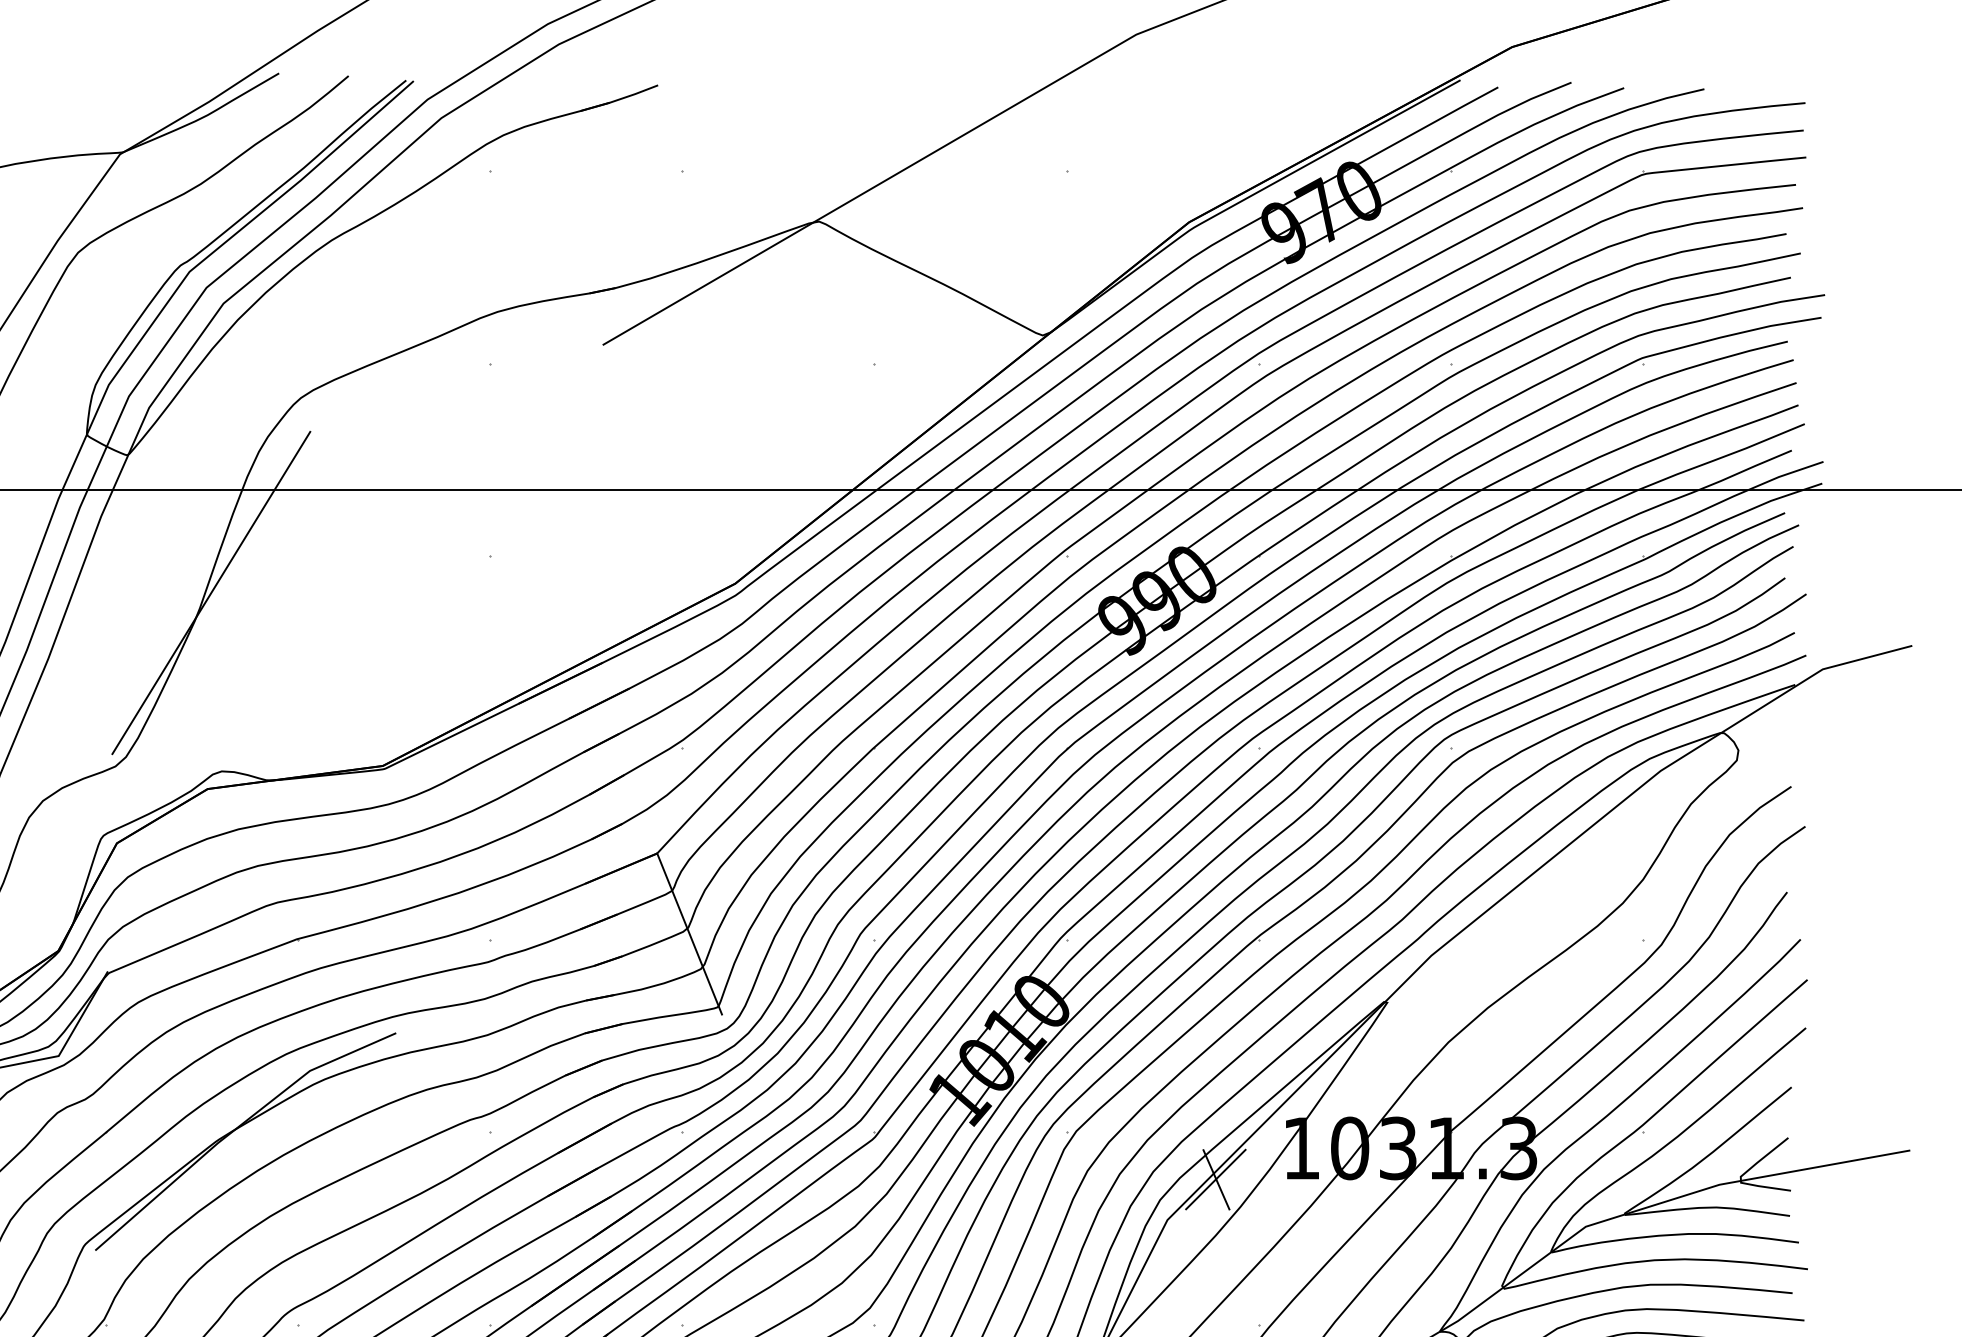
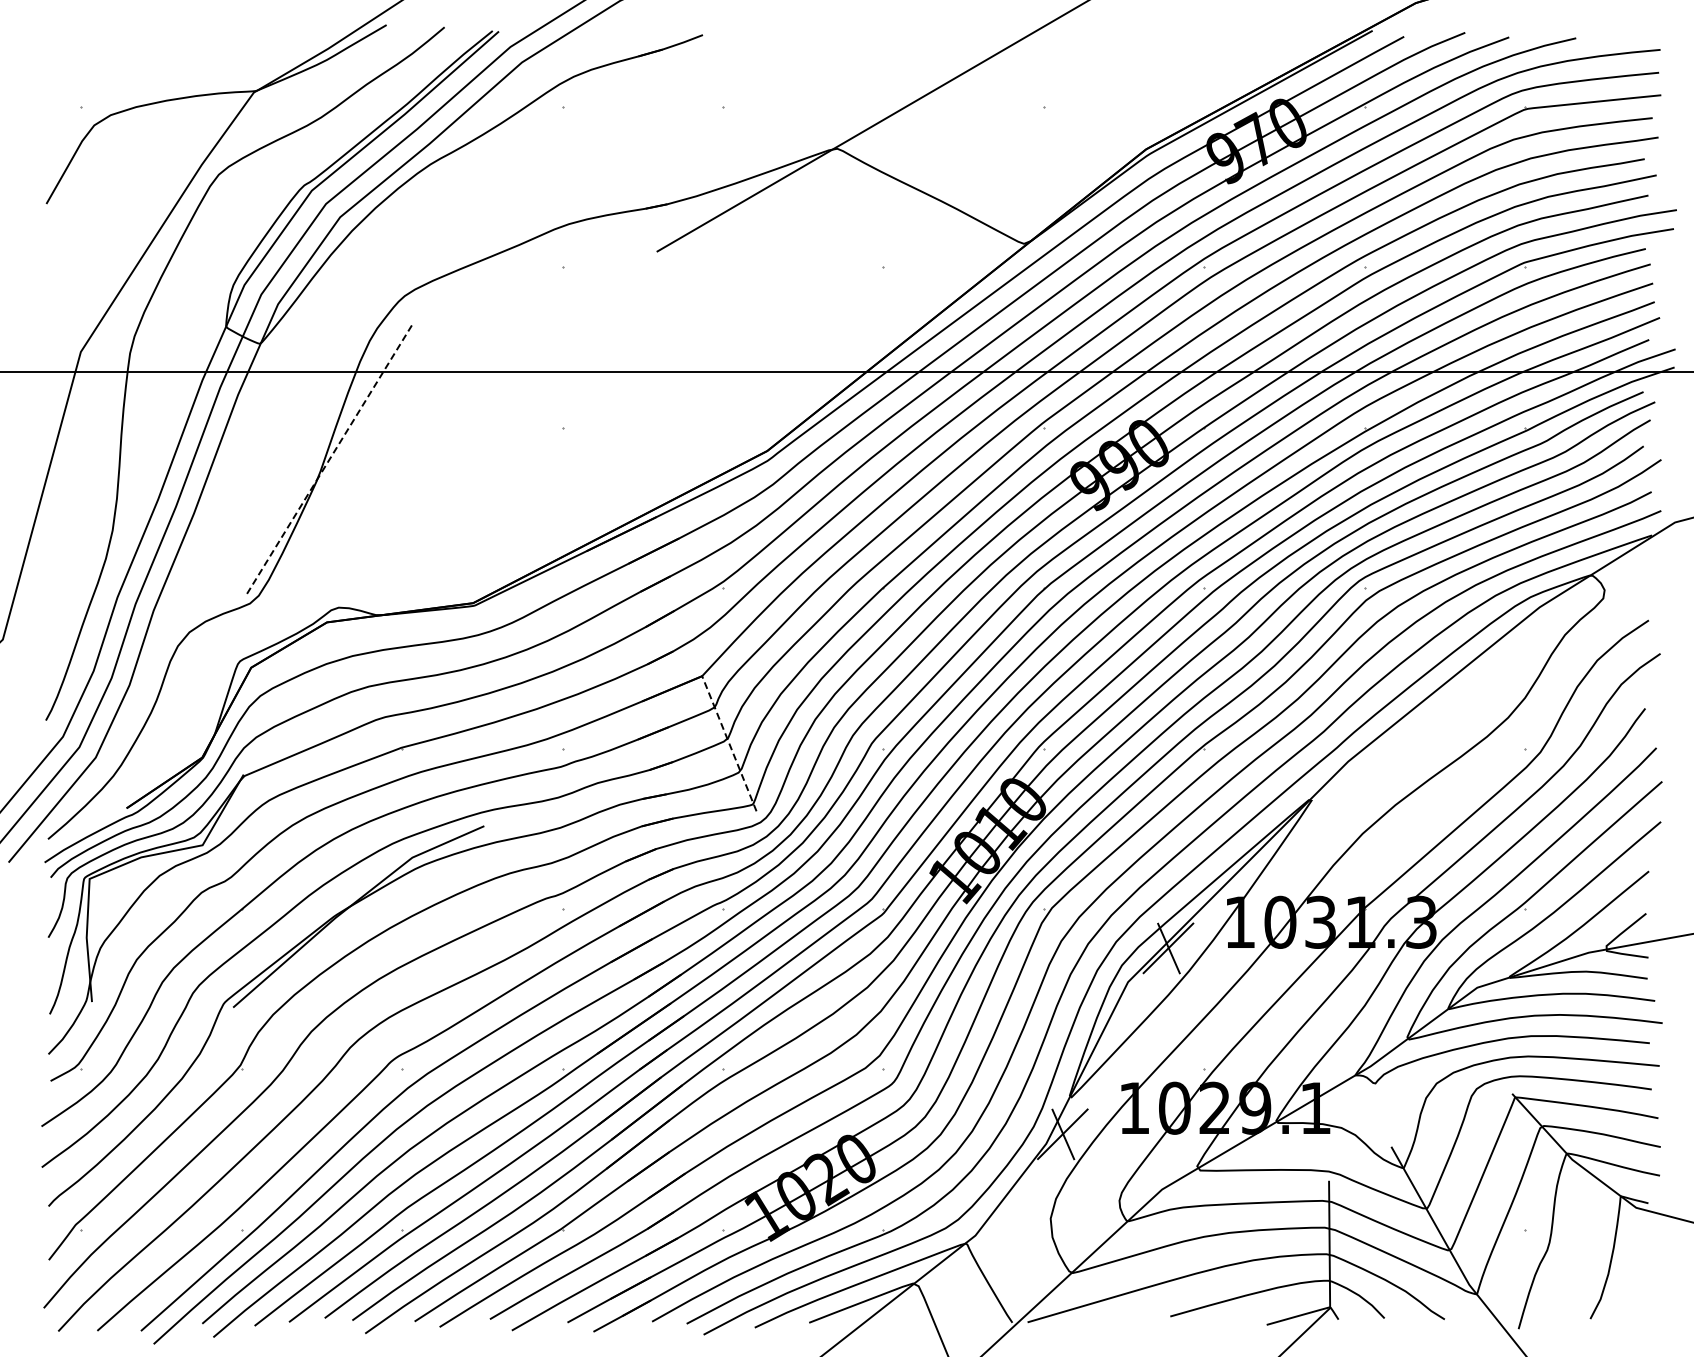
line: (211, 592) -> (330, 458), solid -> dashed
line: (689, 932) -> (729, 742), solid -> dashed

